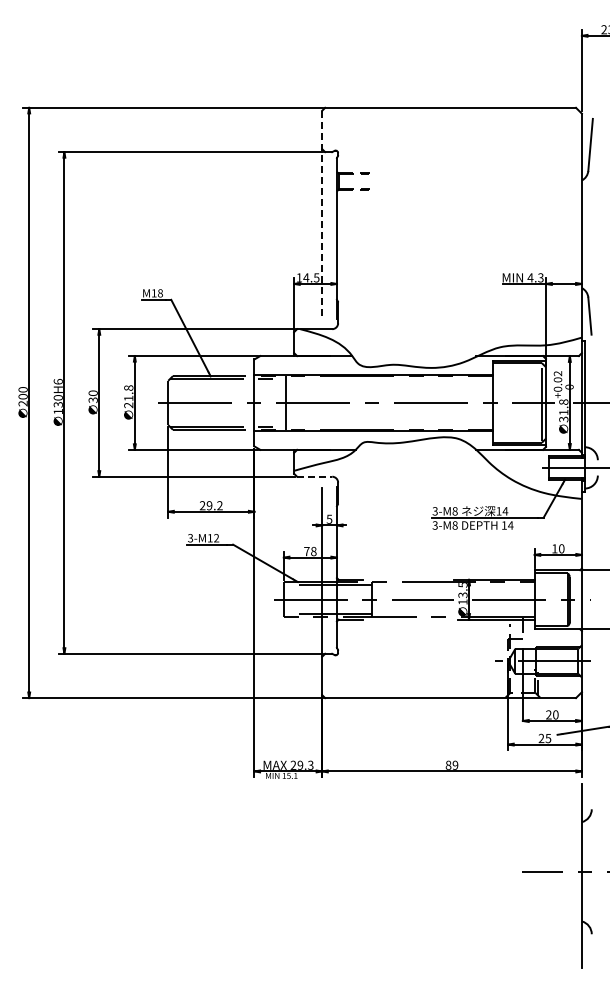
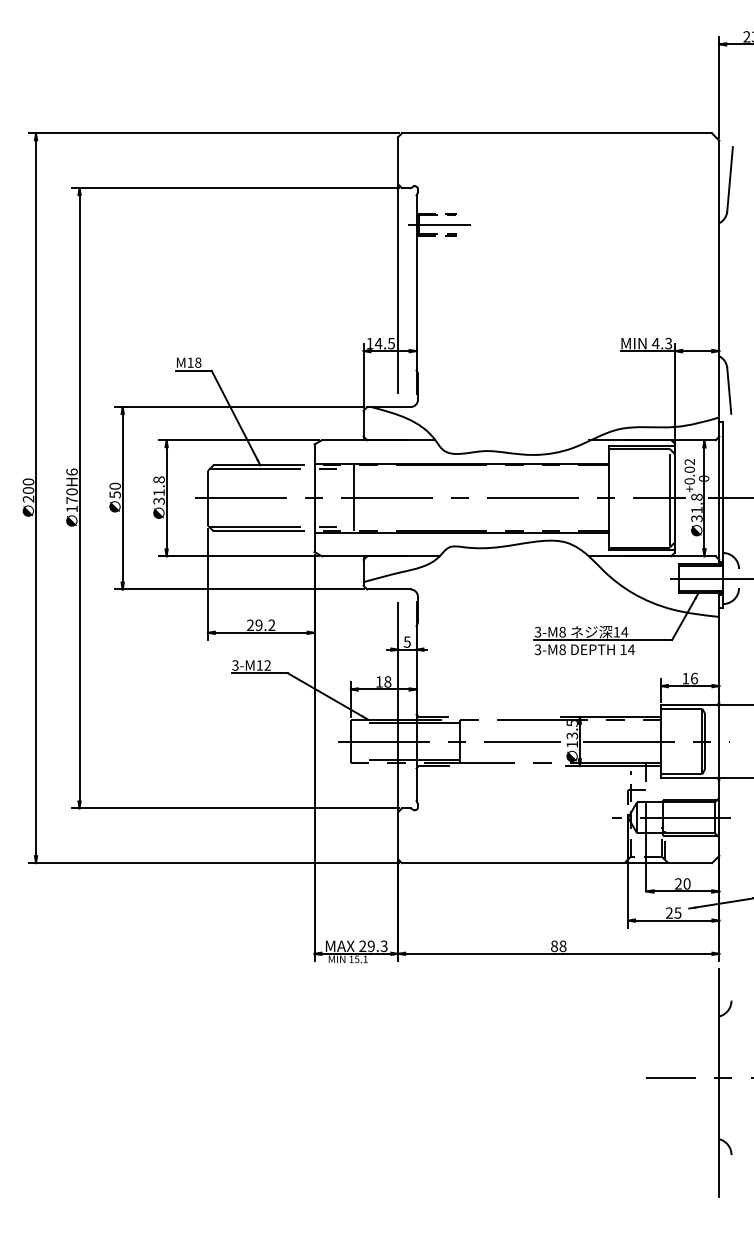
line: (355, 181) -> (439, 224), added
line: (322, 214) -> (398, 265), dashed -> solid
text: (92, 399) -> (114, 493), 30 -> 50
text: (57, 404) -> (71, 500), 130H6 -> 170H6
text: (129, 405) -> (160, 501), 21.8 -> 31.8
line: (314, 476) -> (388, 589), dashed -> solid
text: (561, 548) -> (694, 678), 10 -> 16
text: (306, 551) -> (378, 681), 78 -> 18
text: (455, 764) -> (563, 945), 89 -> 88

